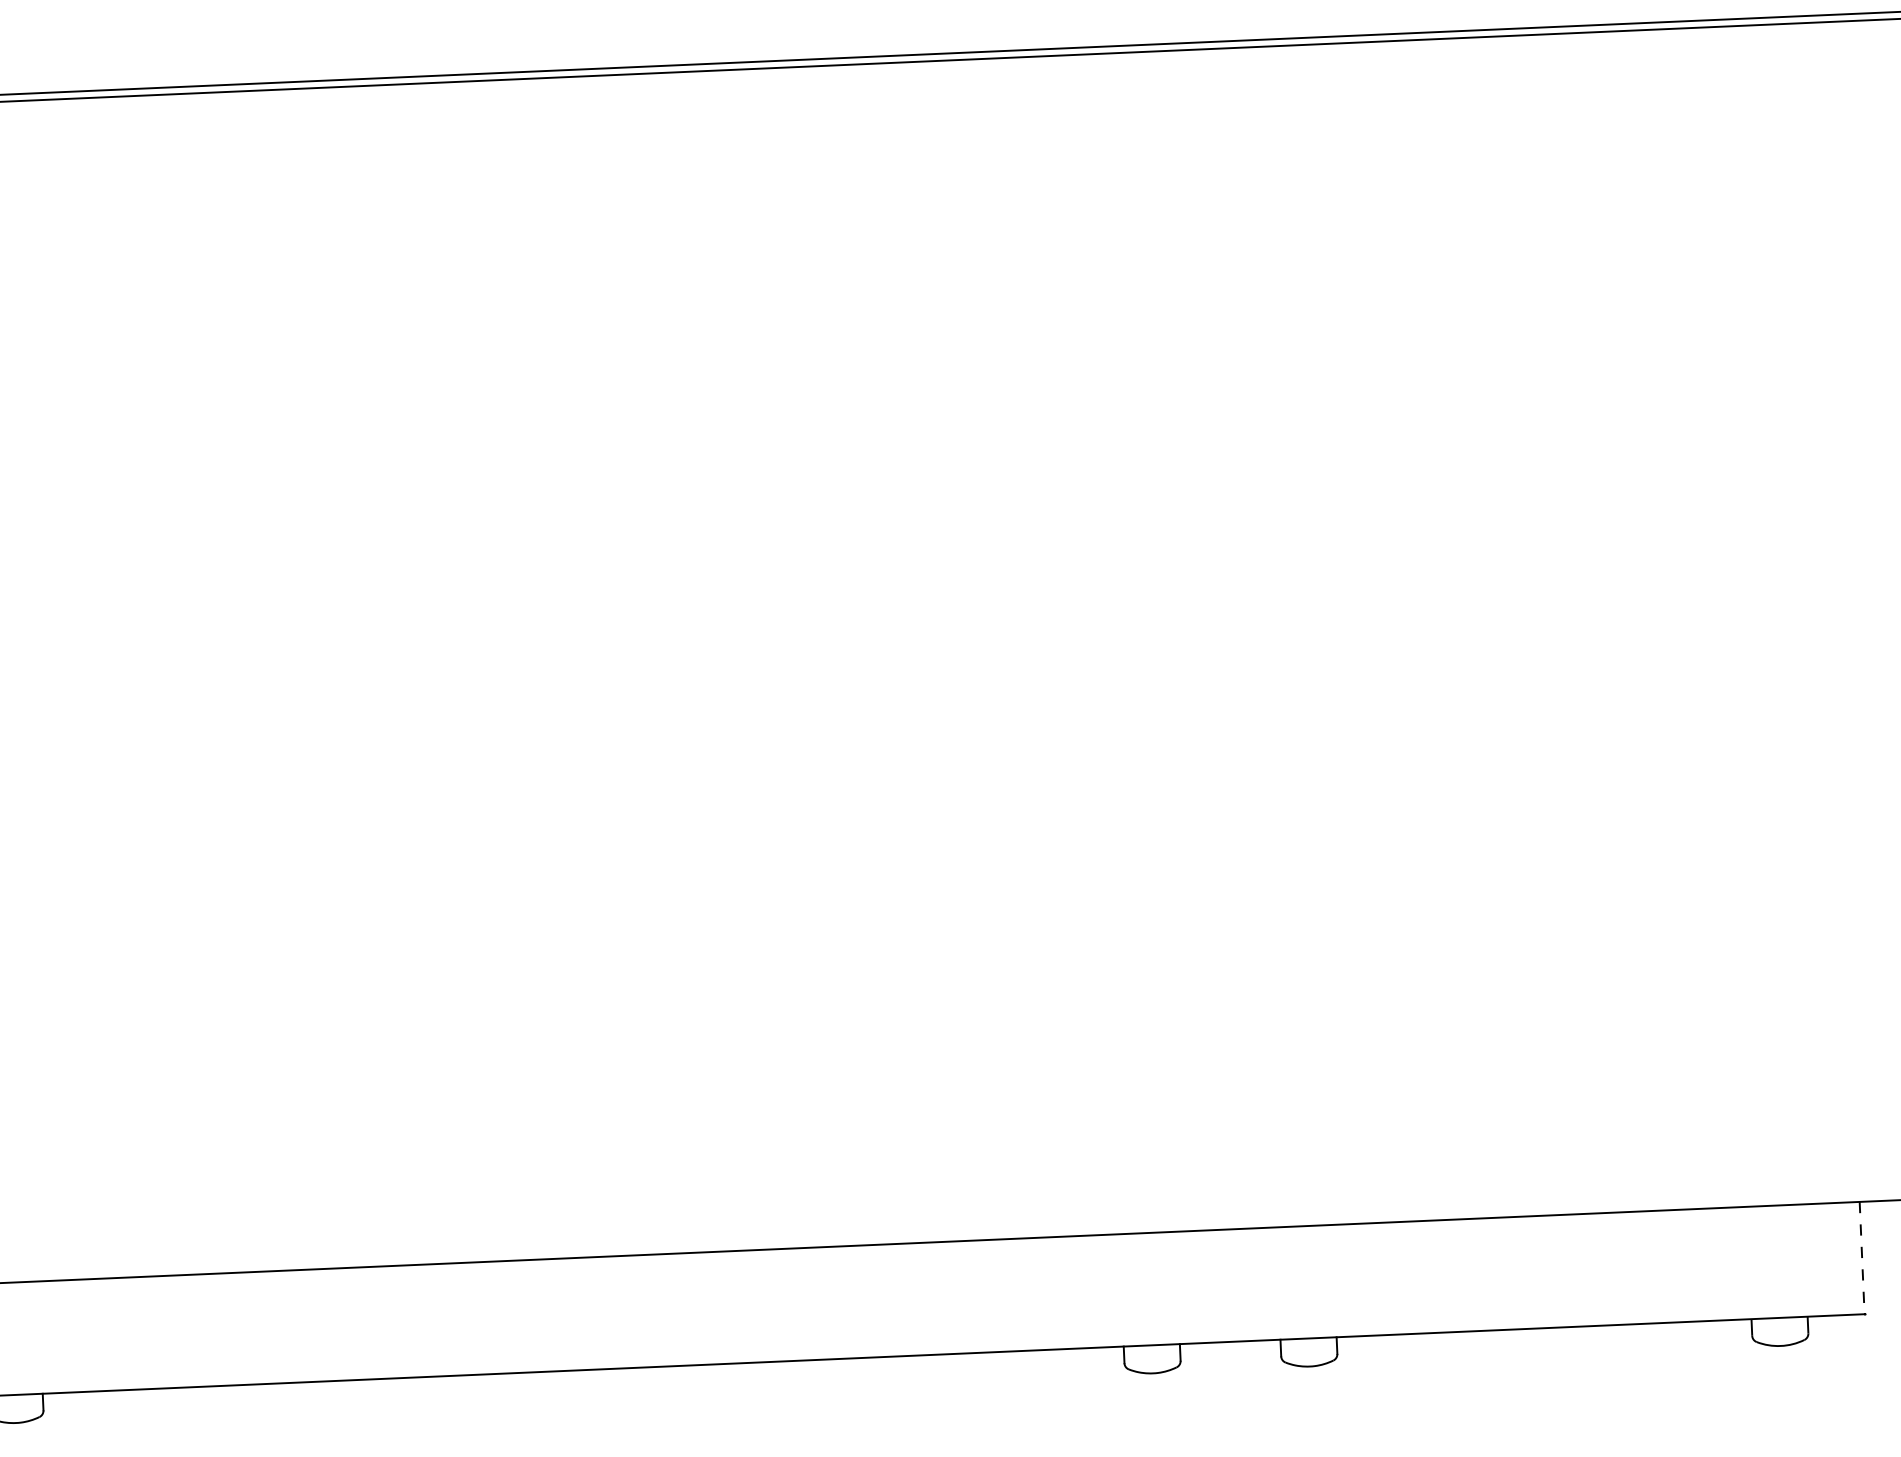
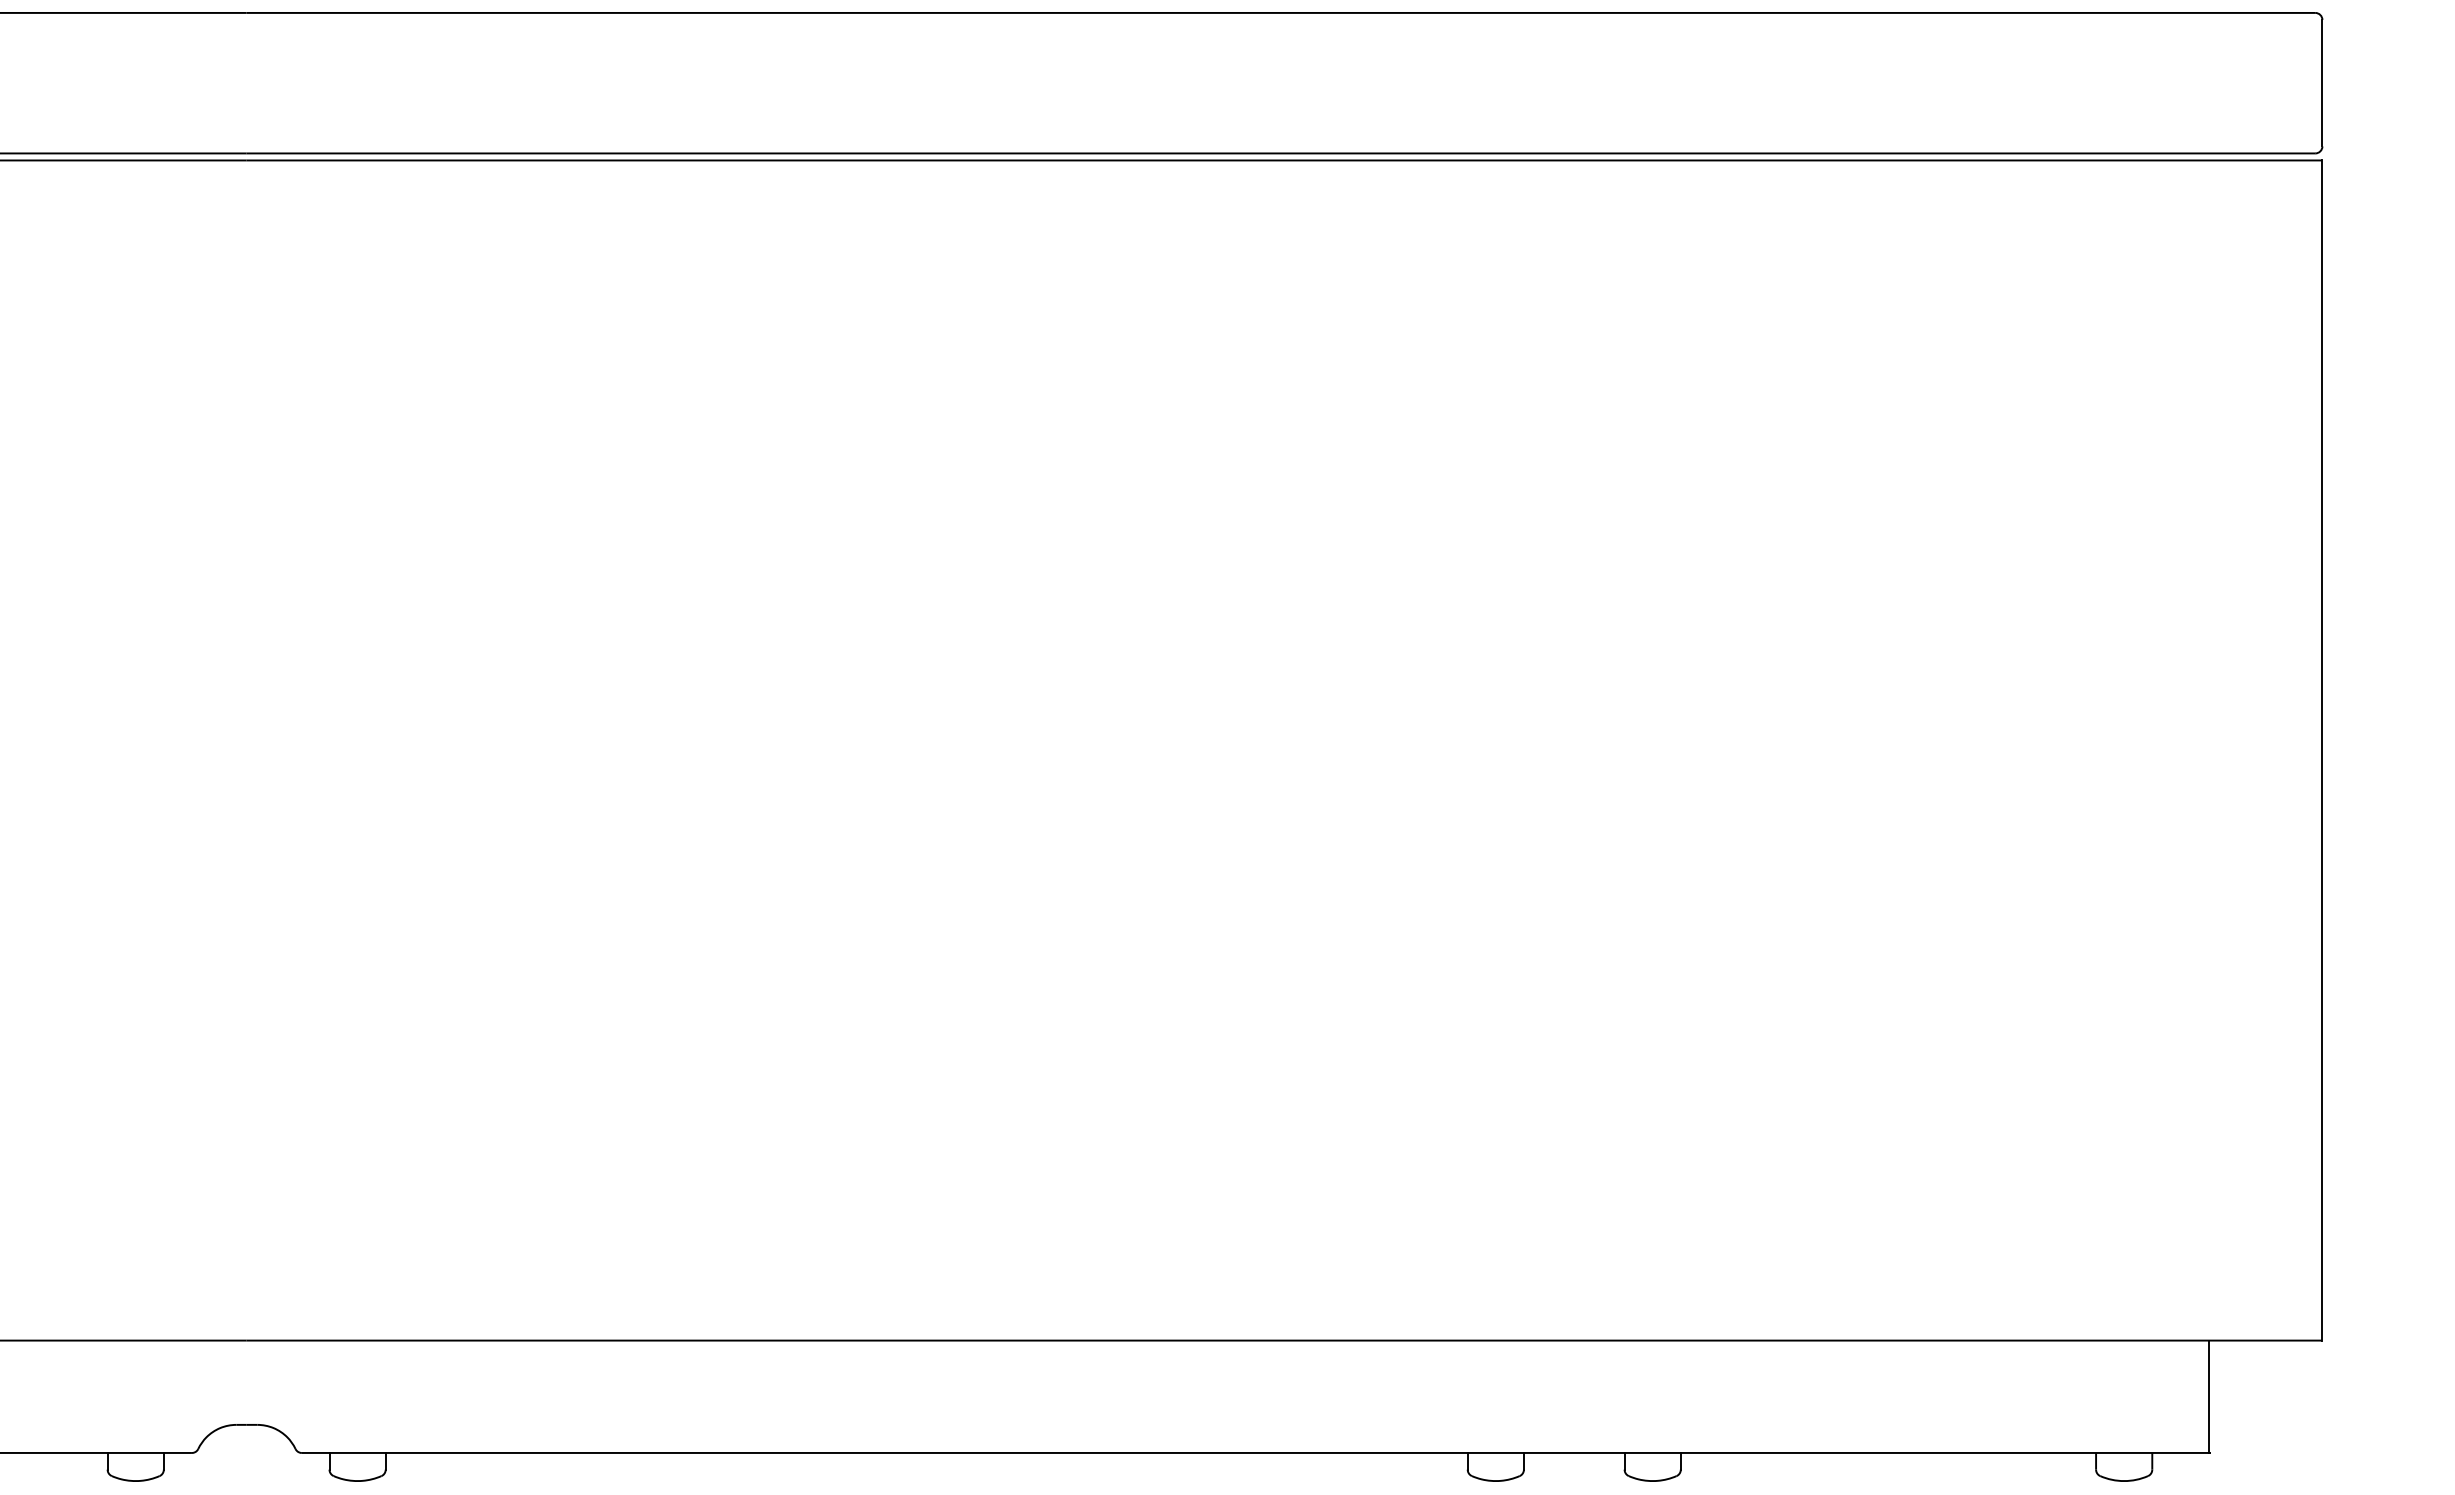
line: (1862, 1258) -> (2209, 1397), dashed -> solid

